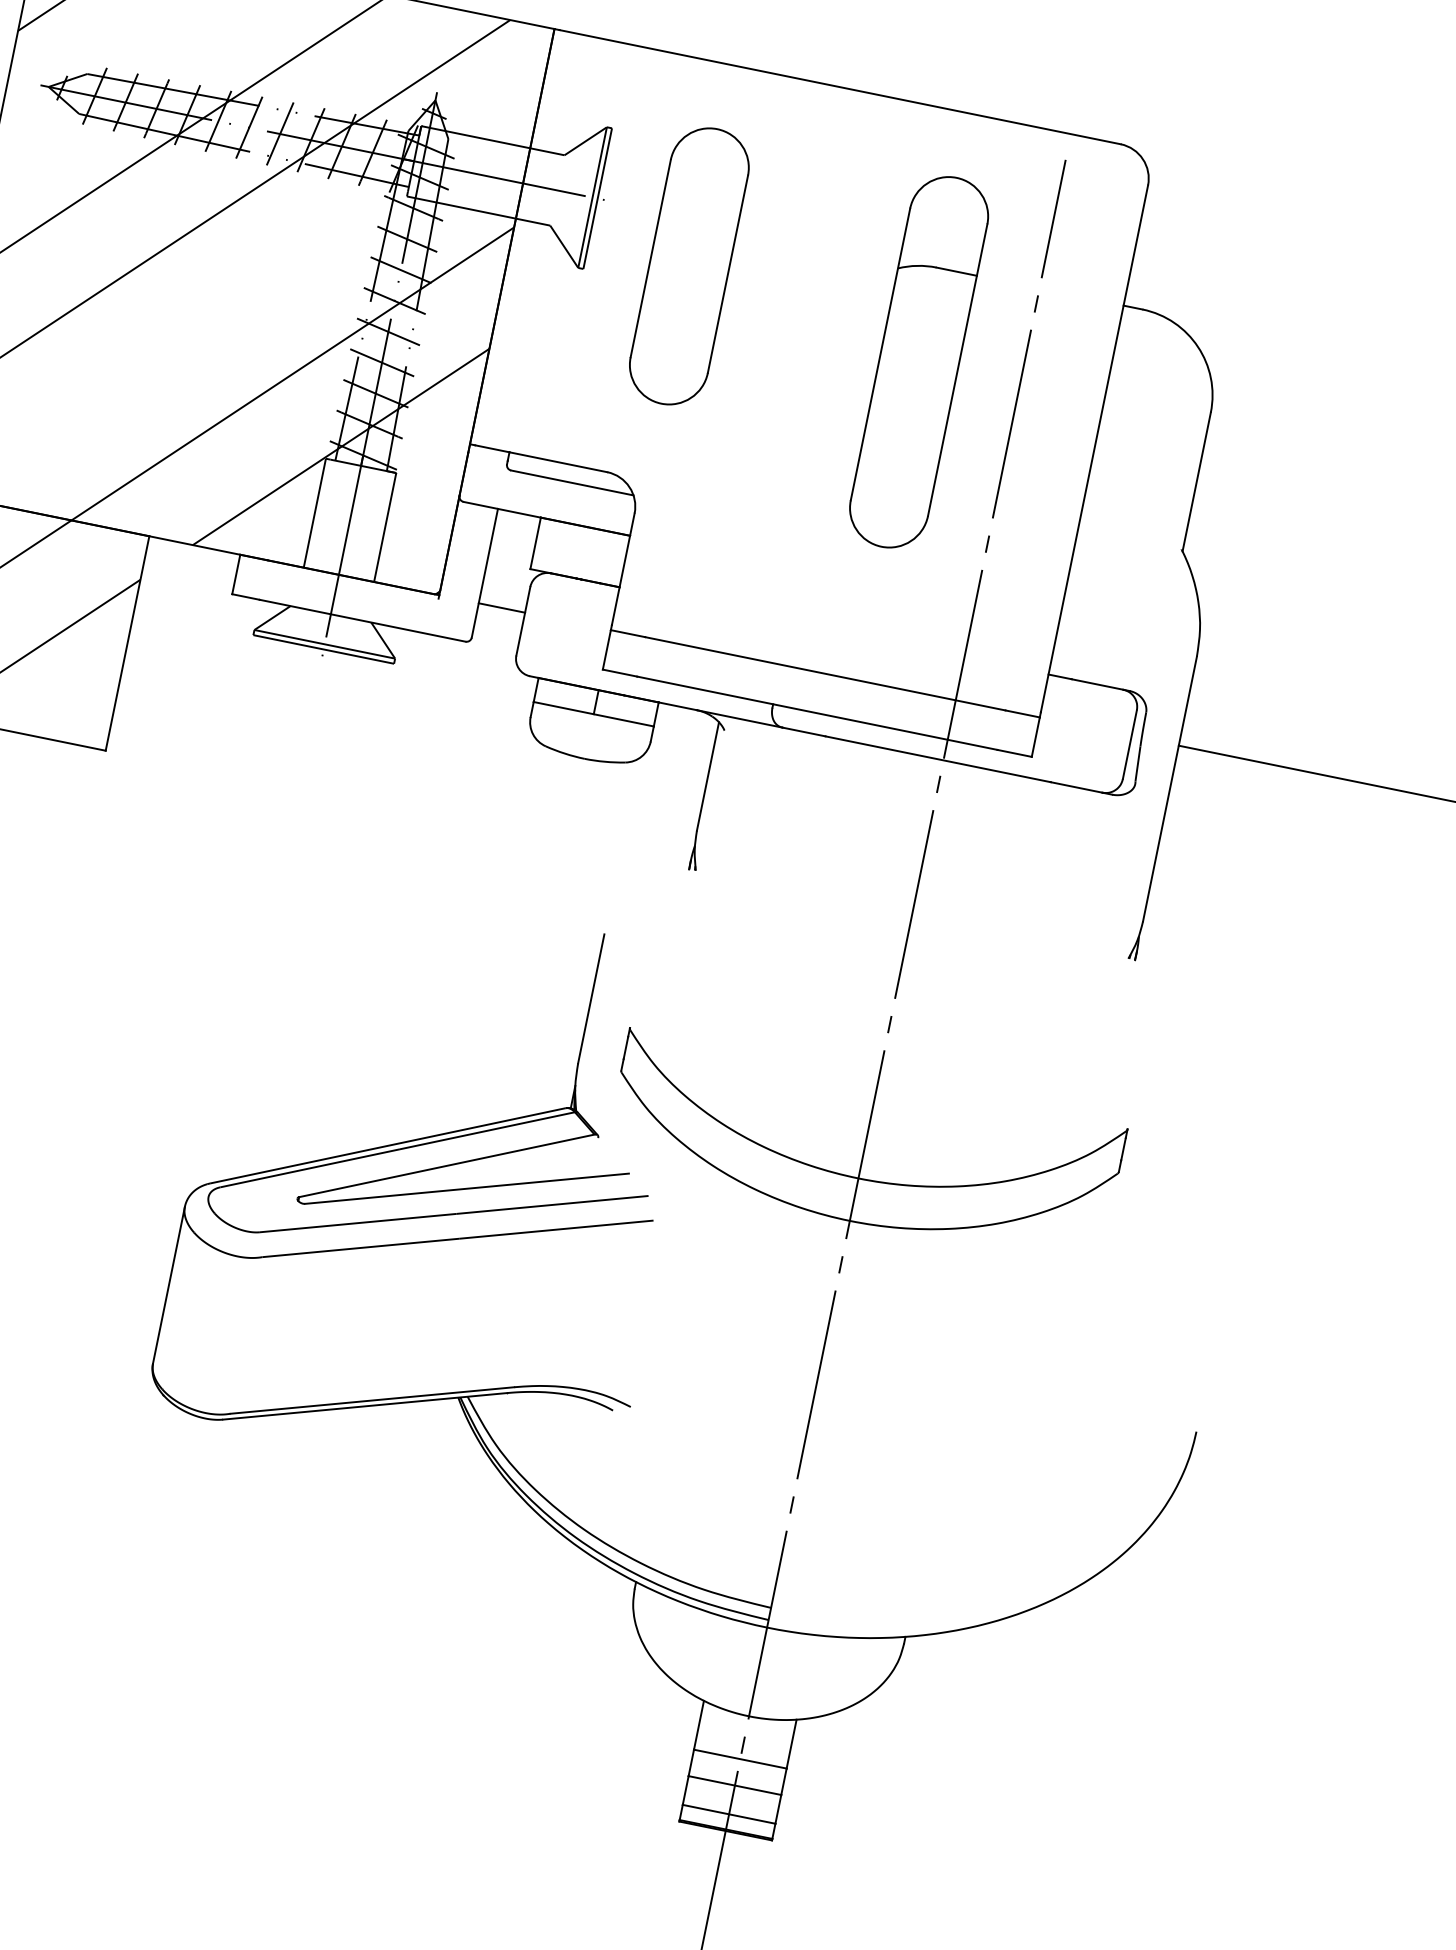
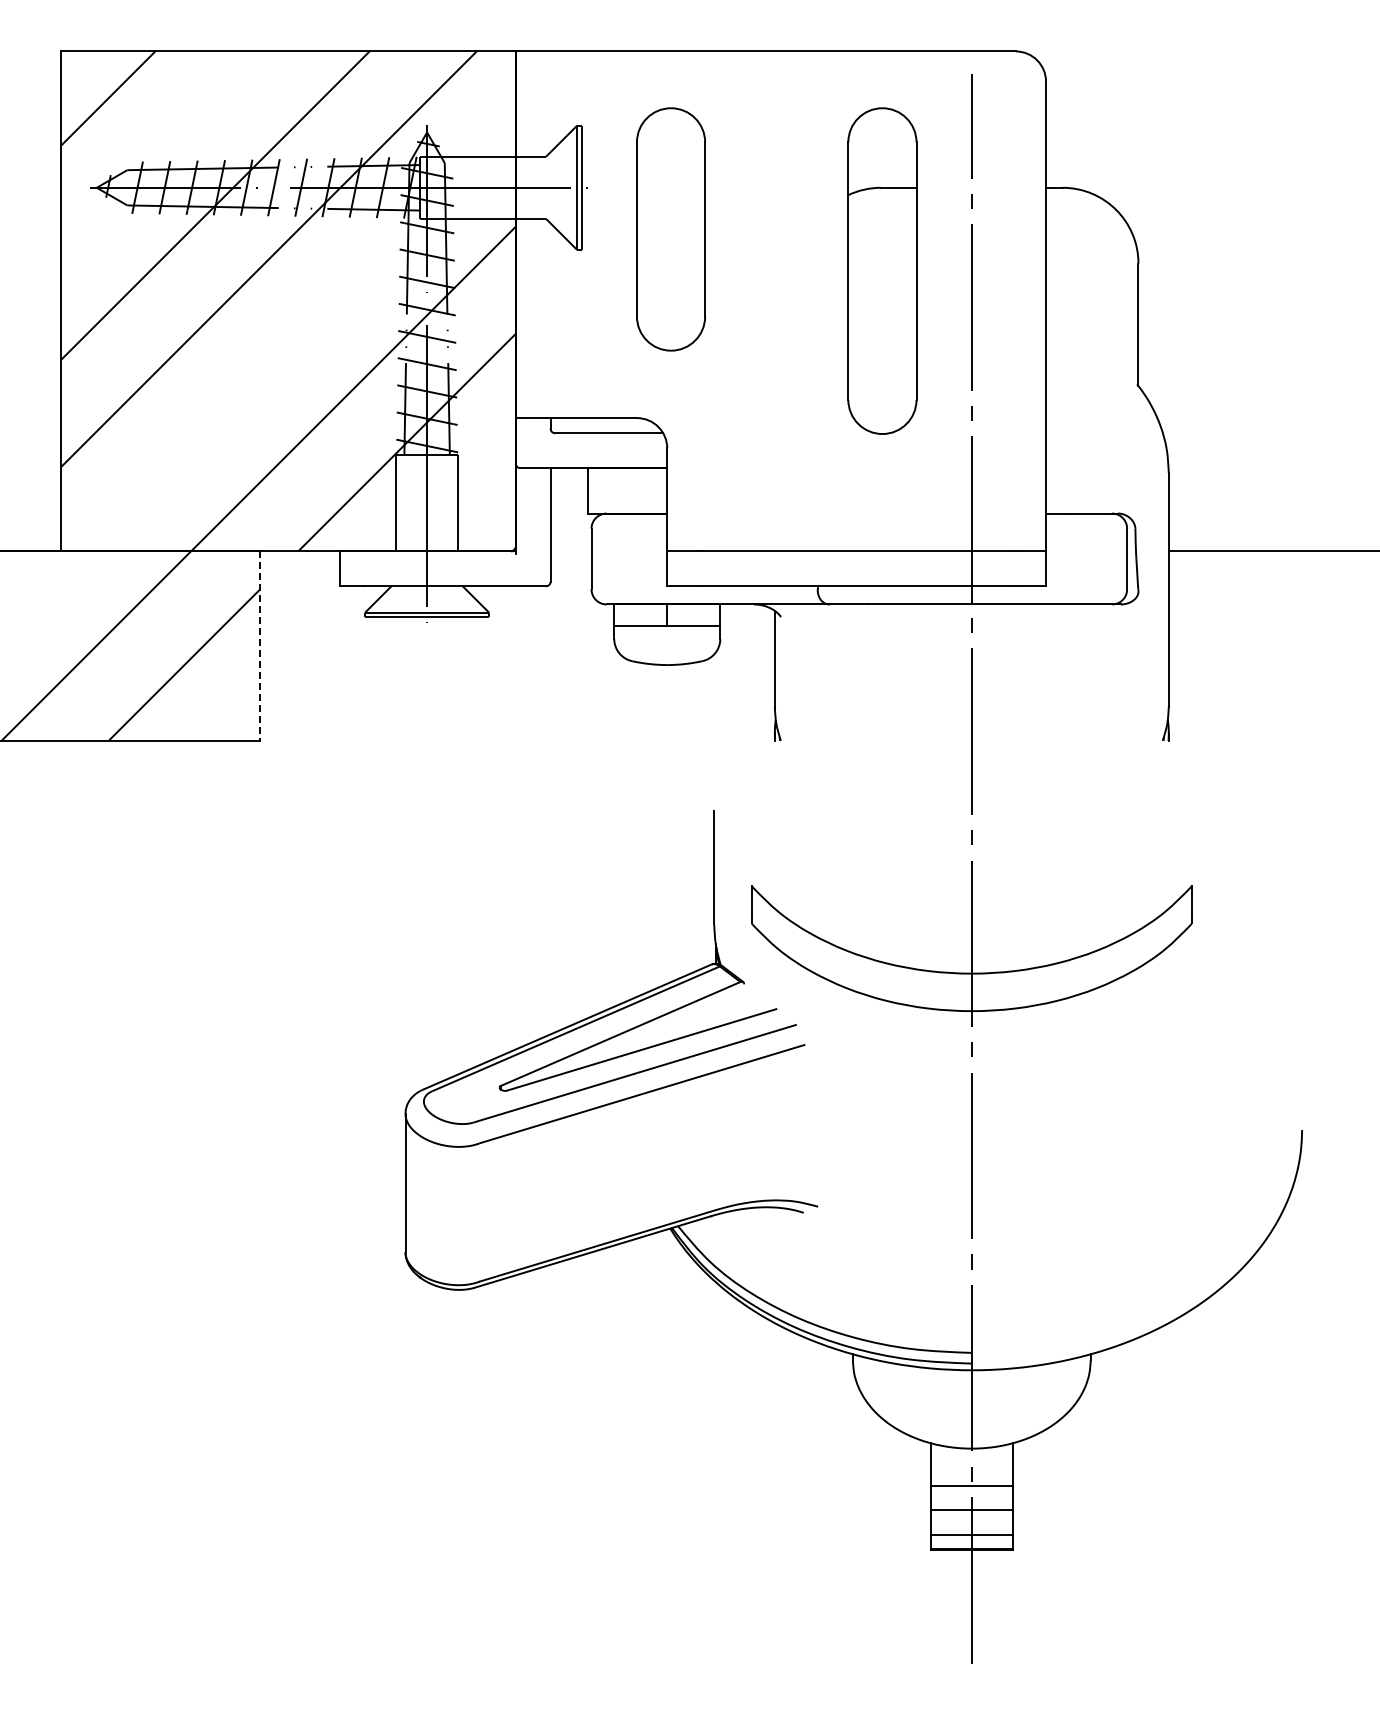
line: (501, 607) -> (570, 551), removed
line: (127, 643) -> (259, 646), solid -> dashed

